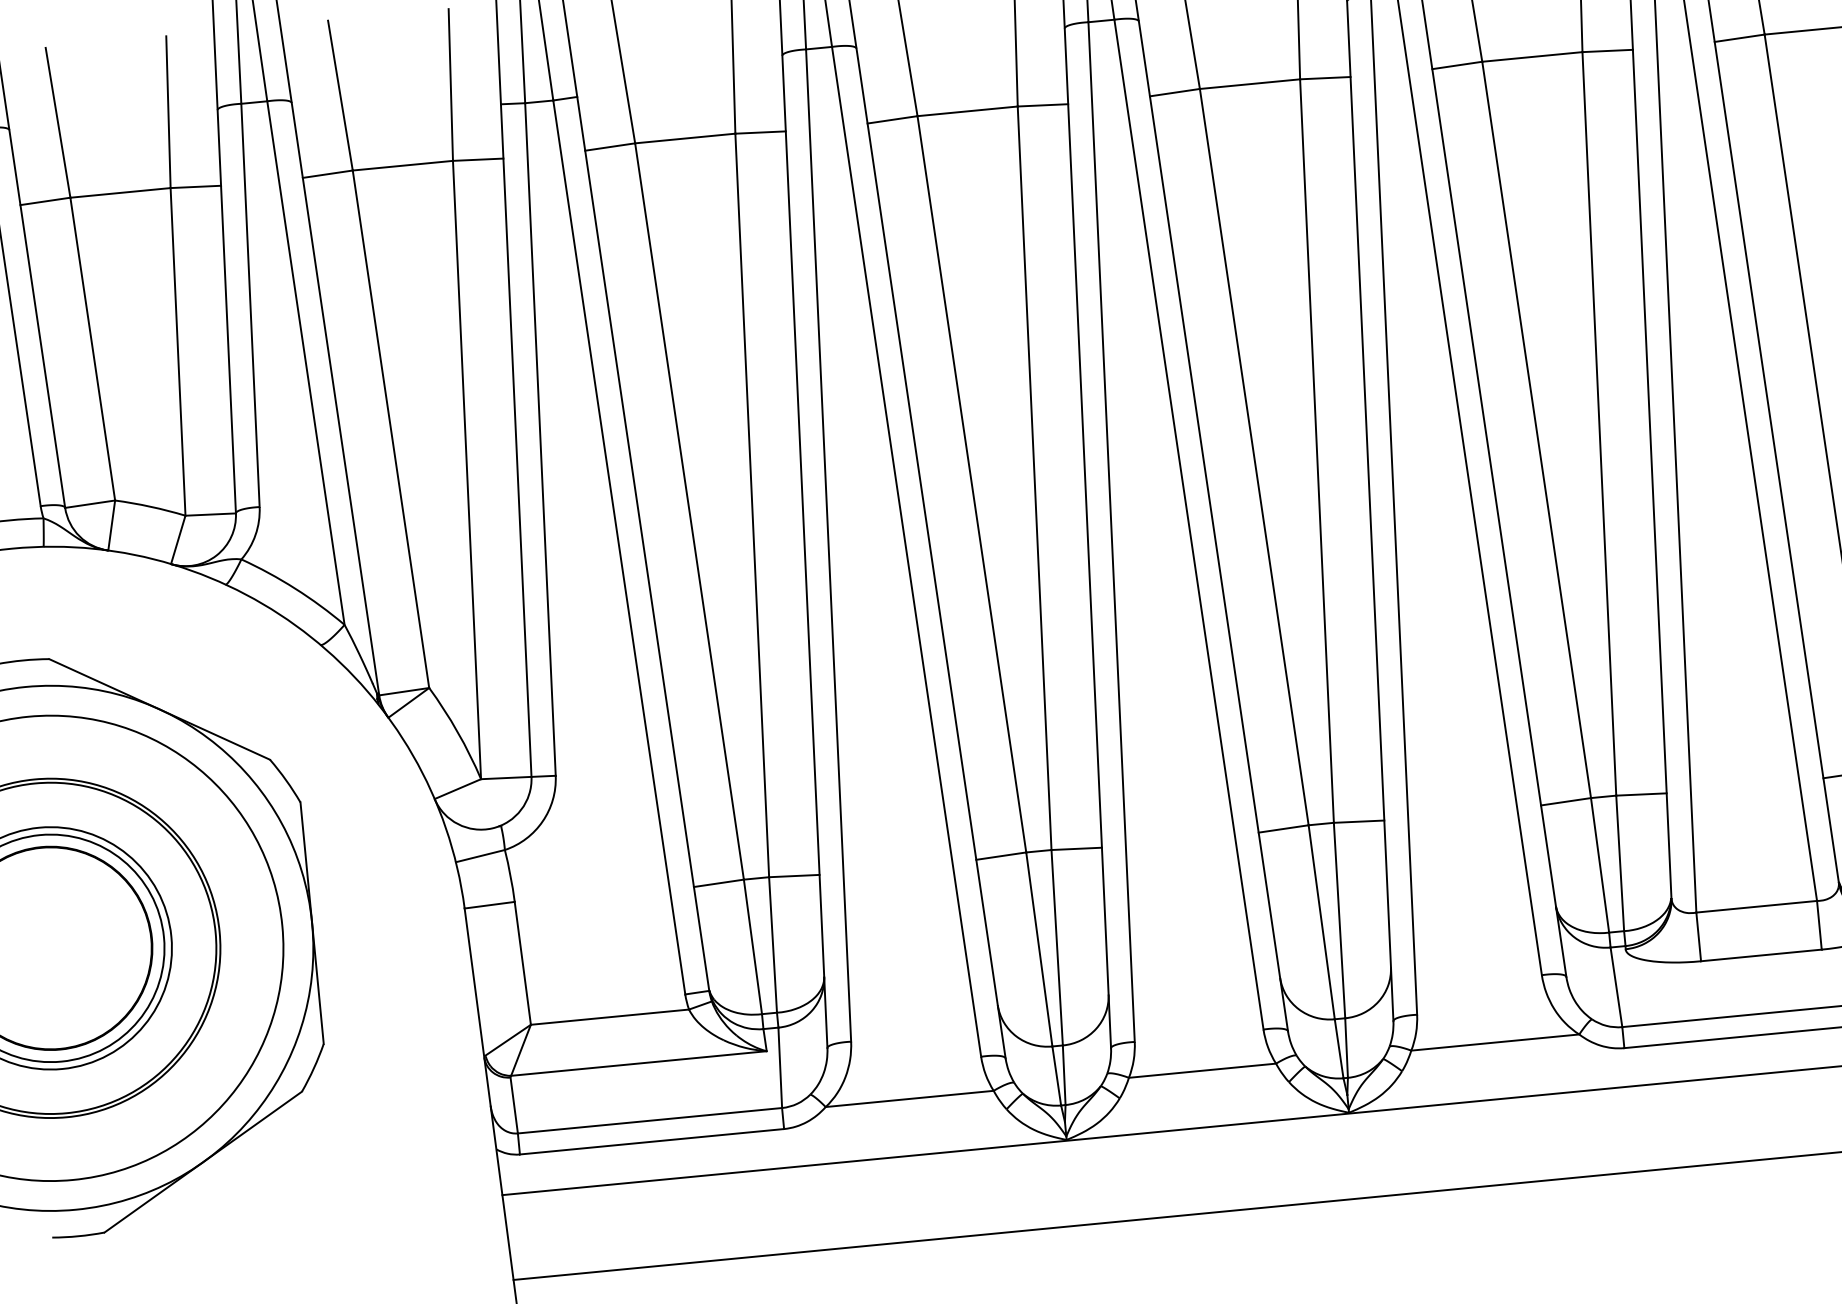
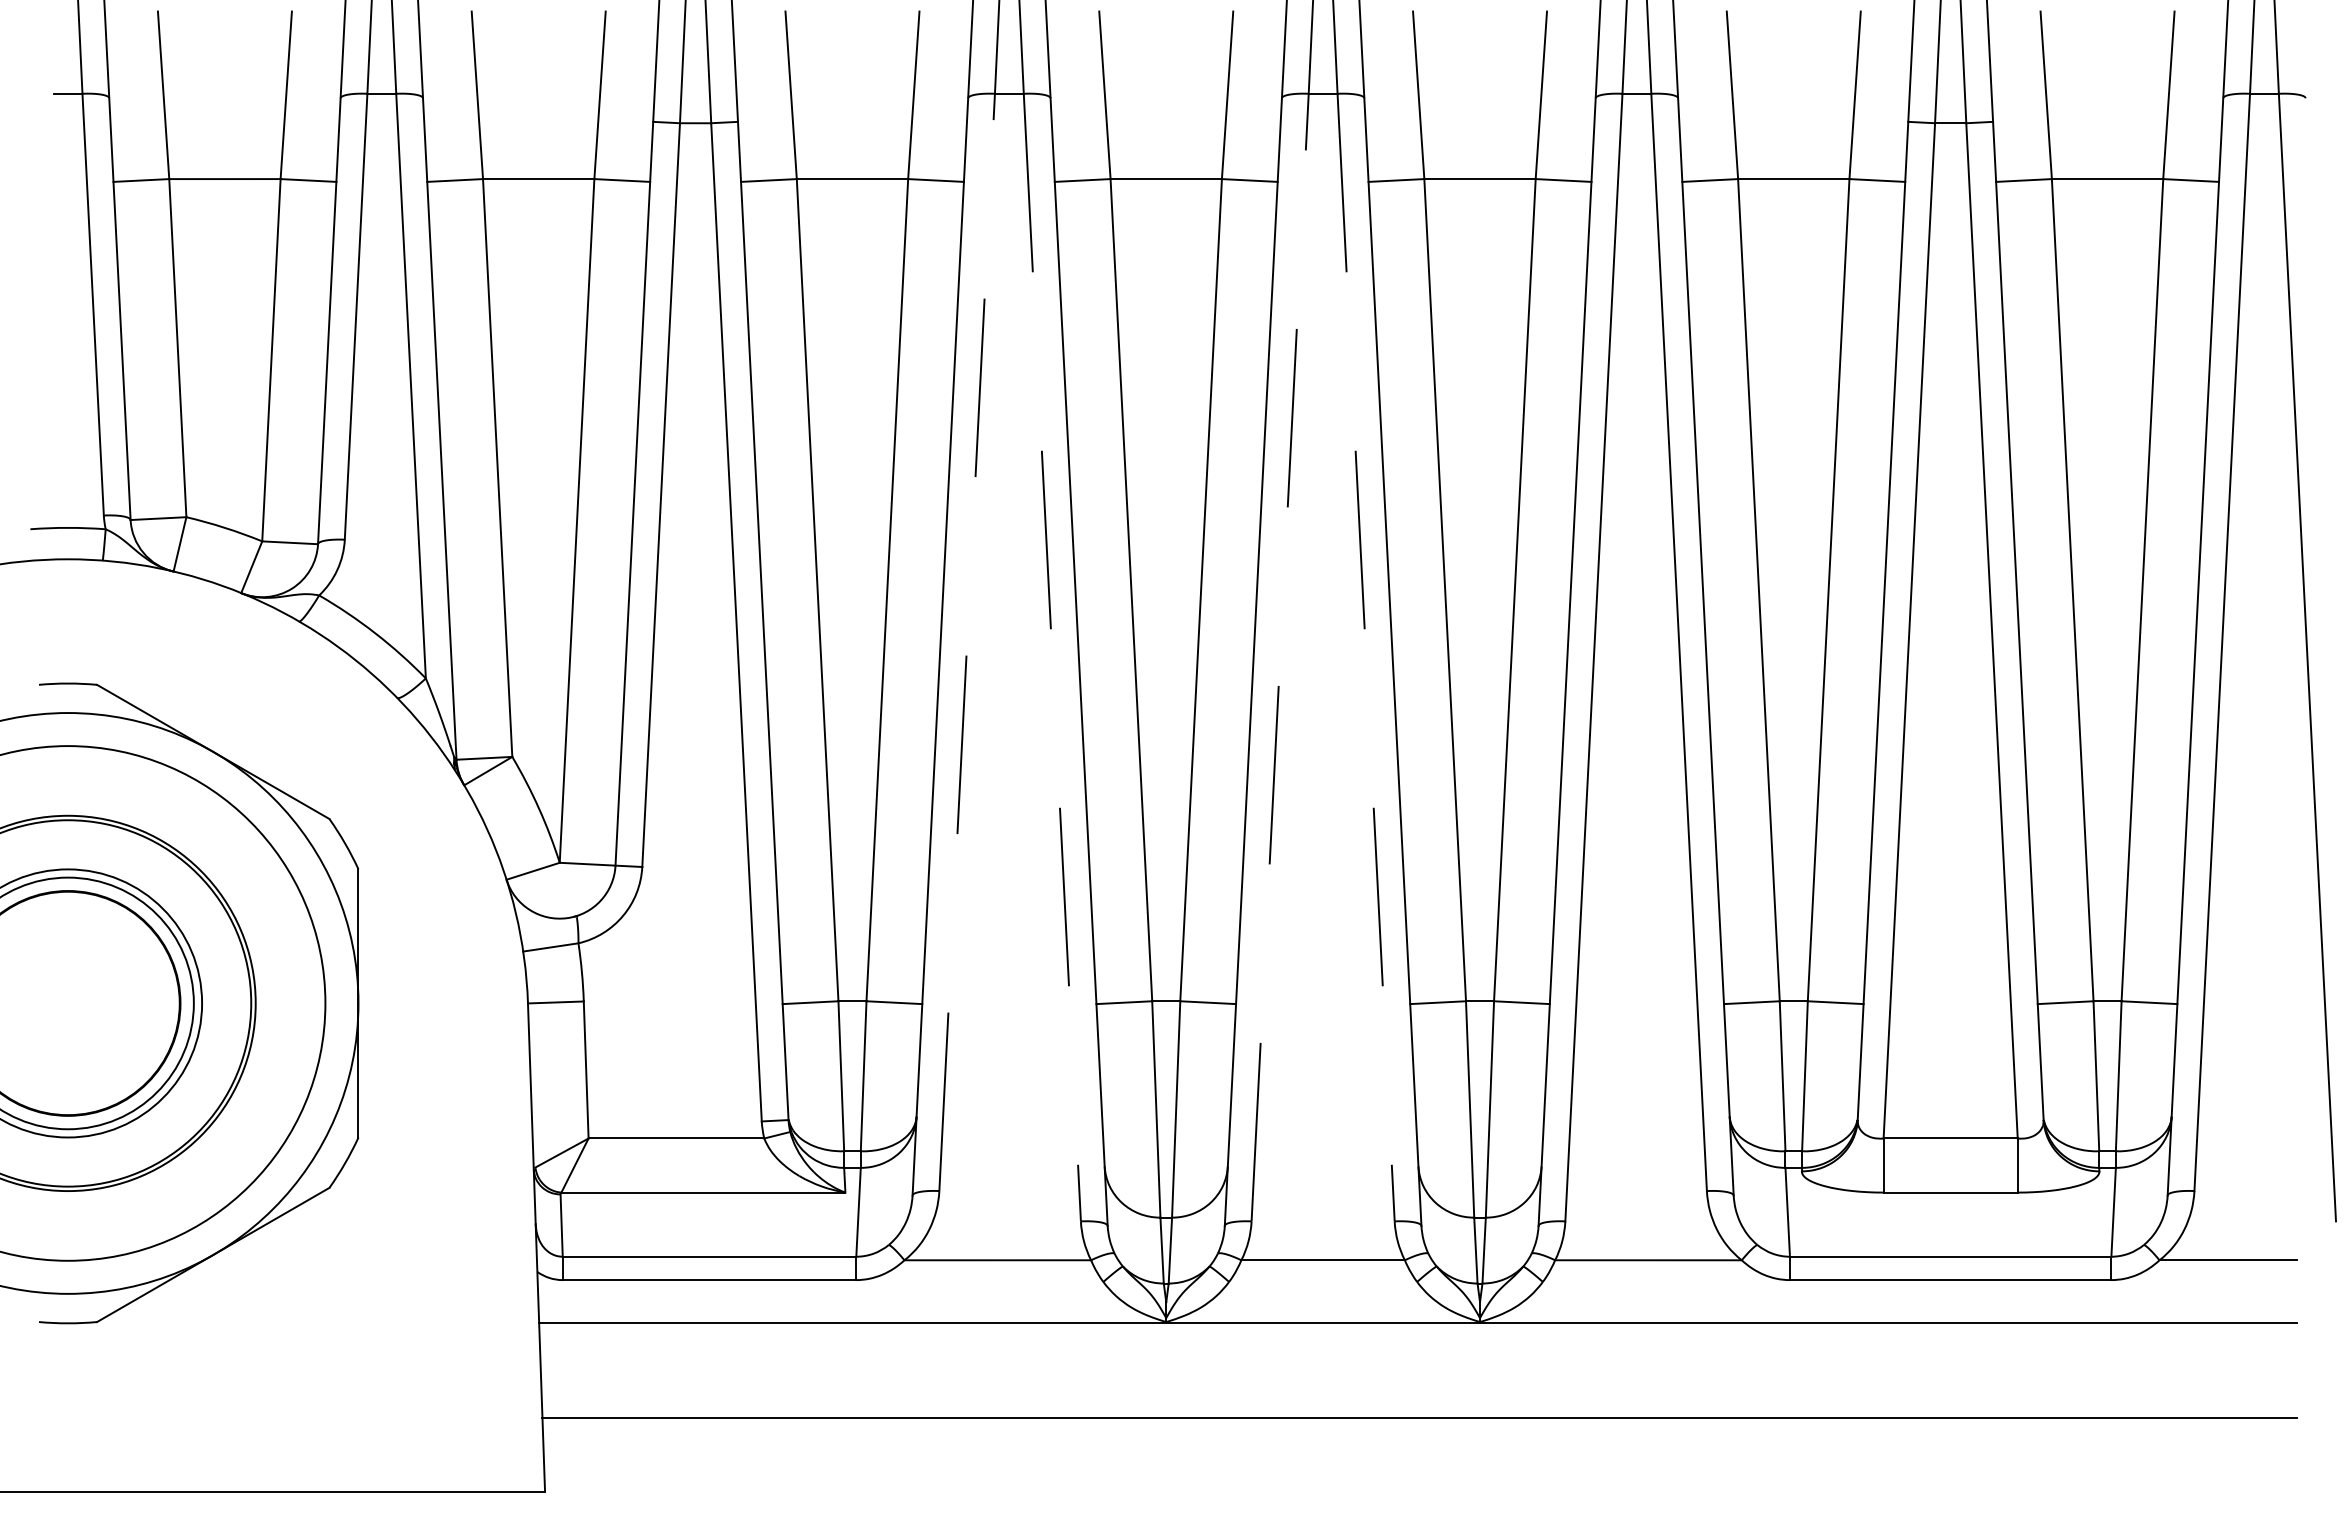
line: (1189, 524) -> (1366, 657), solid -> dashed
line: (1111, 531) -> (1280, 657), solid -> dashed
line: (828, 544) -> (967, 641), solid -> dashed
line: (906, 551) -> (1052, 657), solid -> dashed

